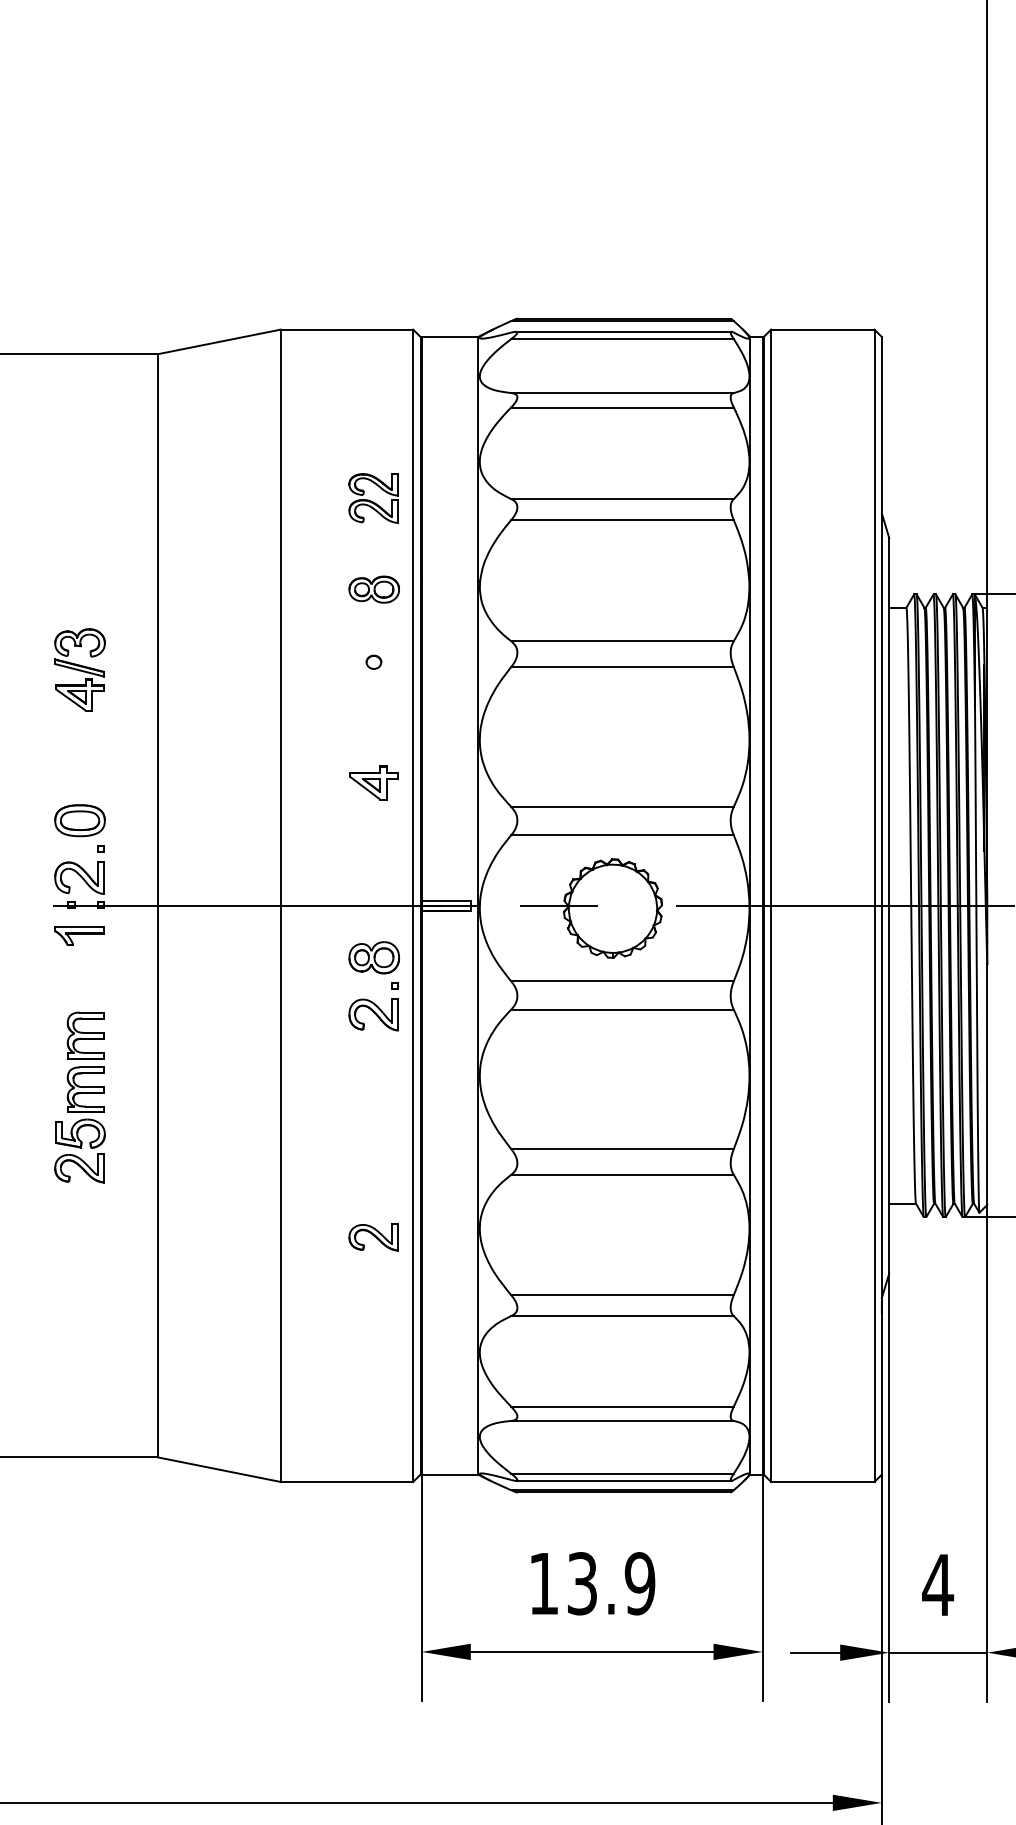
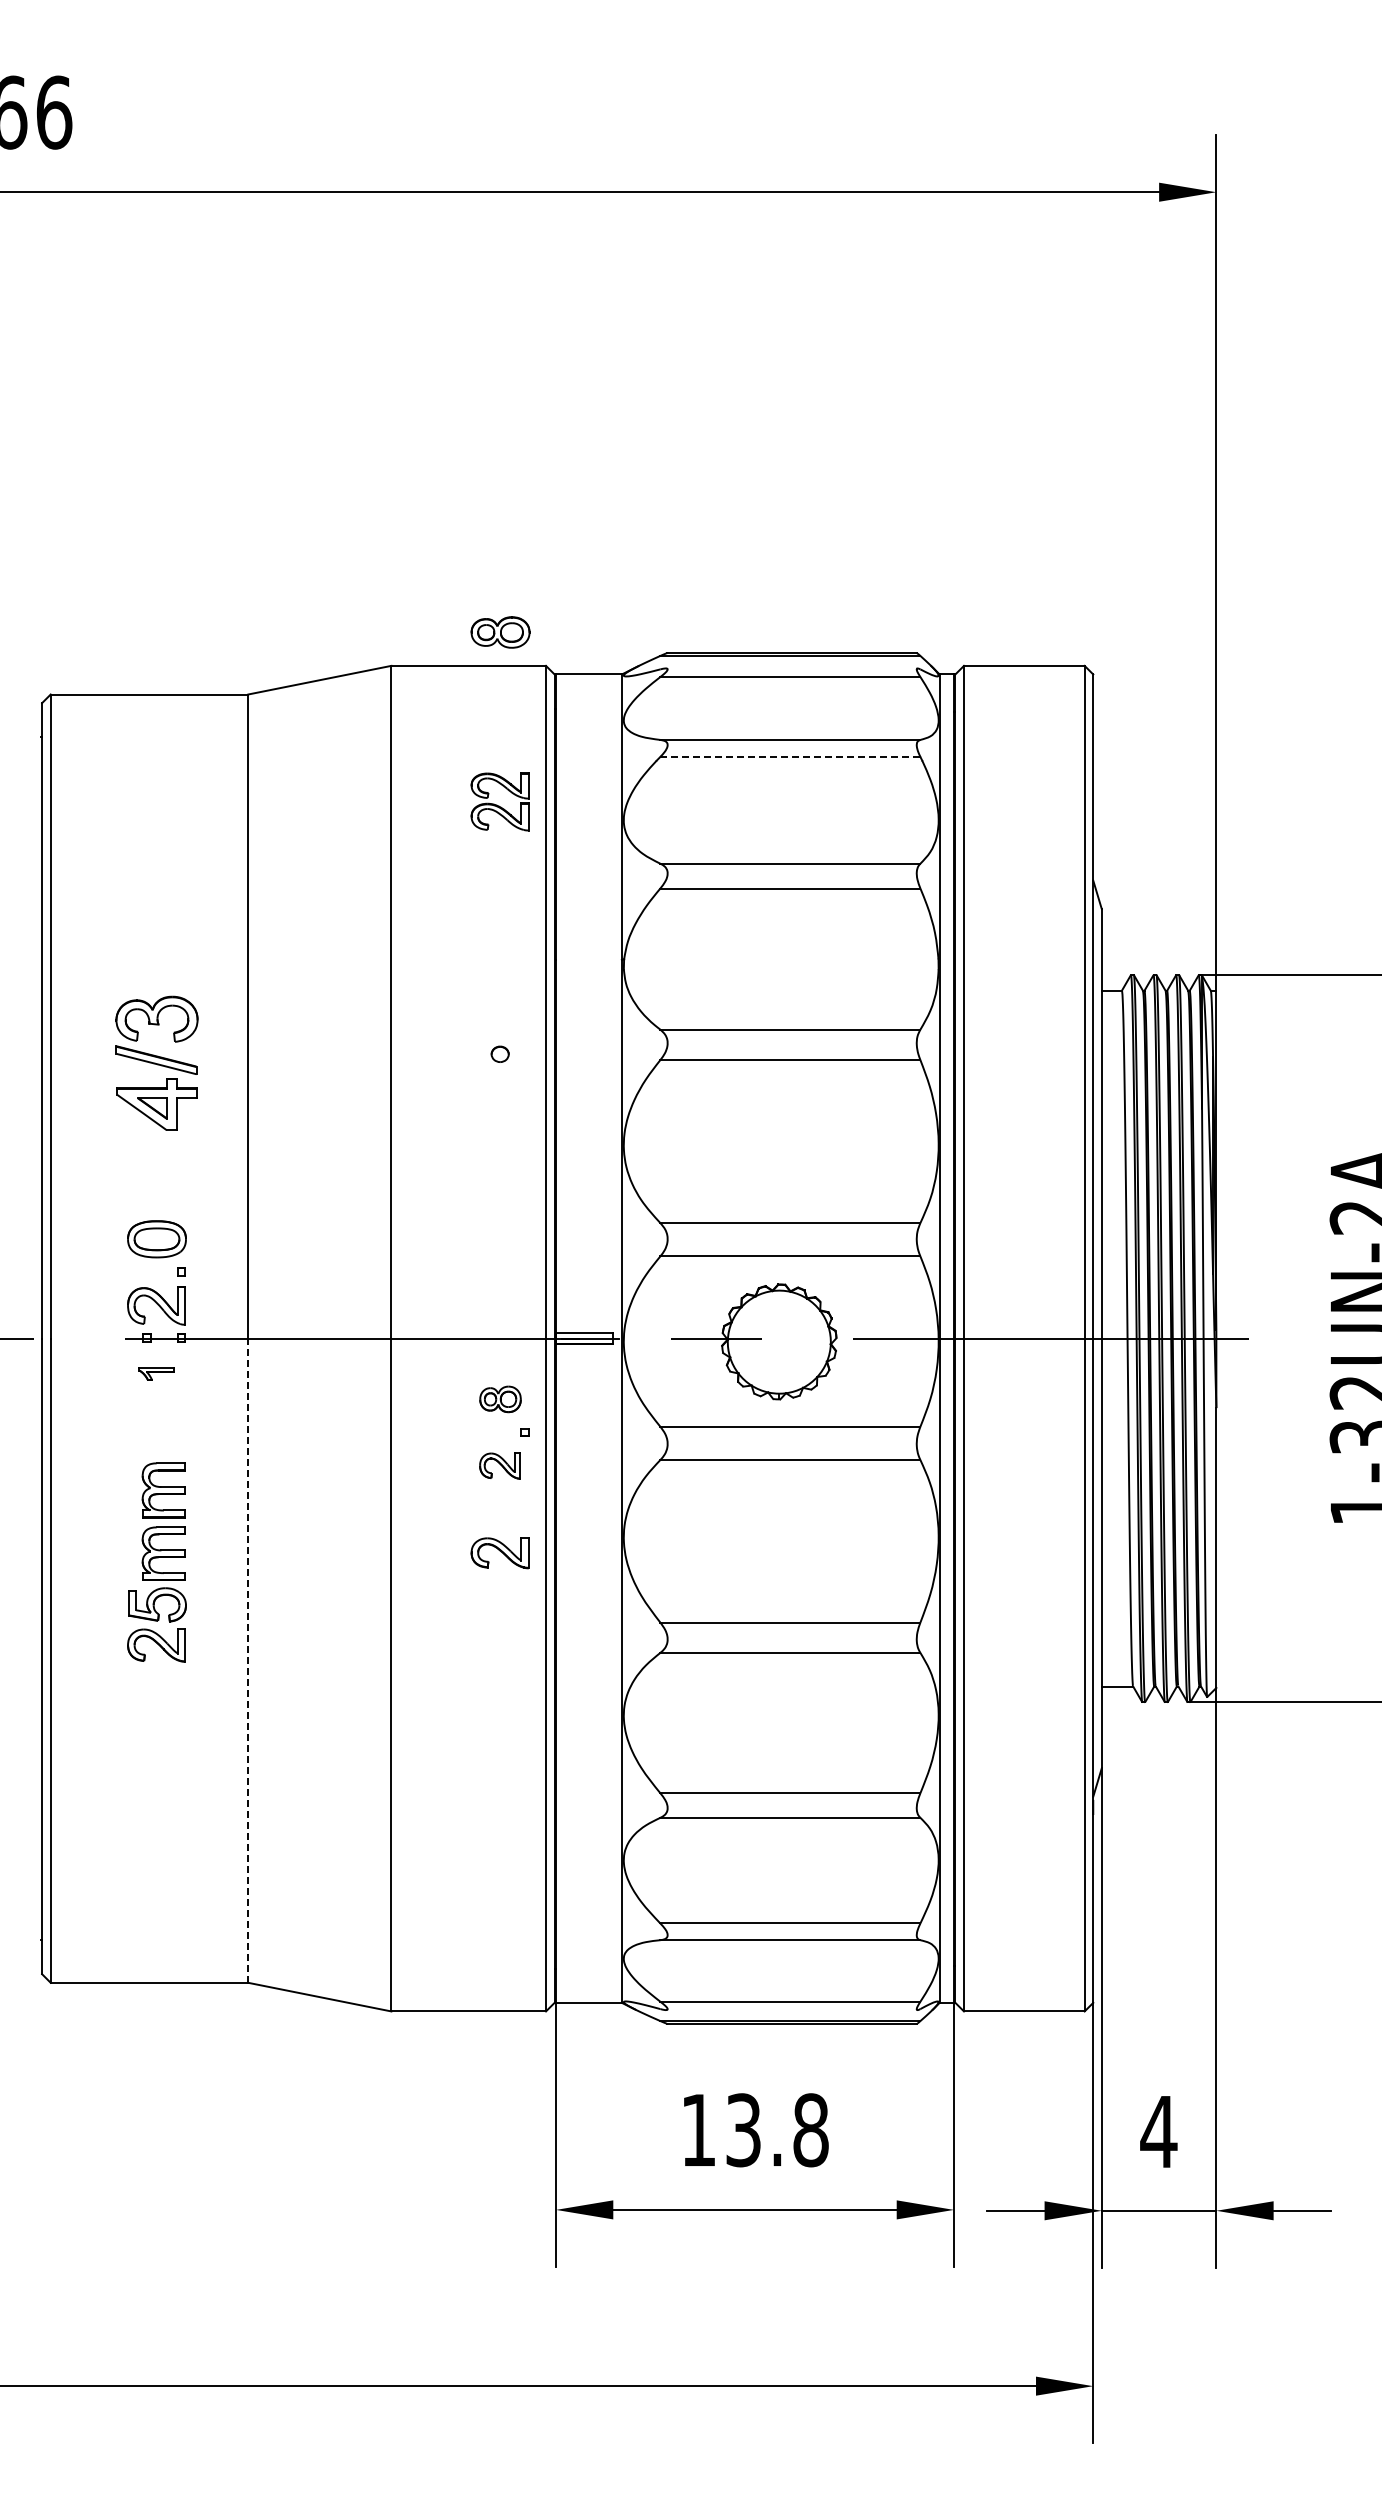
line: (623, 331) -> (791, 668), removed
line: (621, 407) -> (789, 756), solid -> dashed
part: (373, 498) -> (499, 801), moved
part: (374, 589) -> (500, 632), moved
part: (79, 669) -> (156, 1062), size x1.4
part: (374, 783) -> (500, 1195), removed
part: (79, 935) -> (156, 1373), size x0.6
part: (374, 957) -> (500, 1399), size x0.7
part: (373, 1014) -> (499, 1465), size x0.7
line: (158, 1181) -> (248, 1660), solid -> dashed
part: (373, 1237) -> (499, 1553), moved
line: (623, 1481) -> (791, 2010), removed
text: (639, 1583) -> (810, 2130), 13.9 -> 13.8

